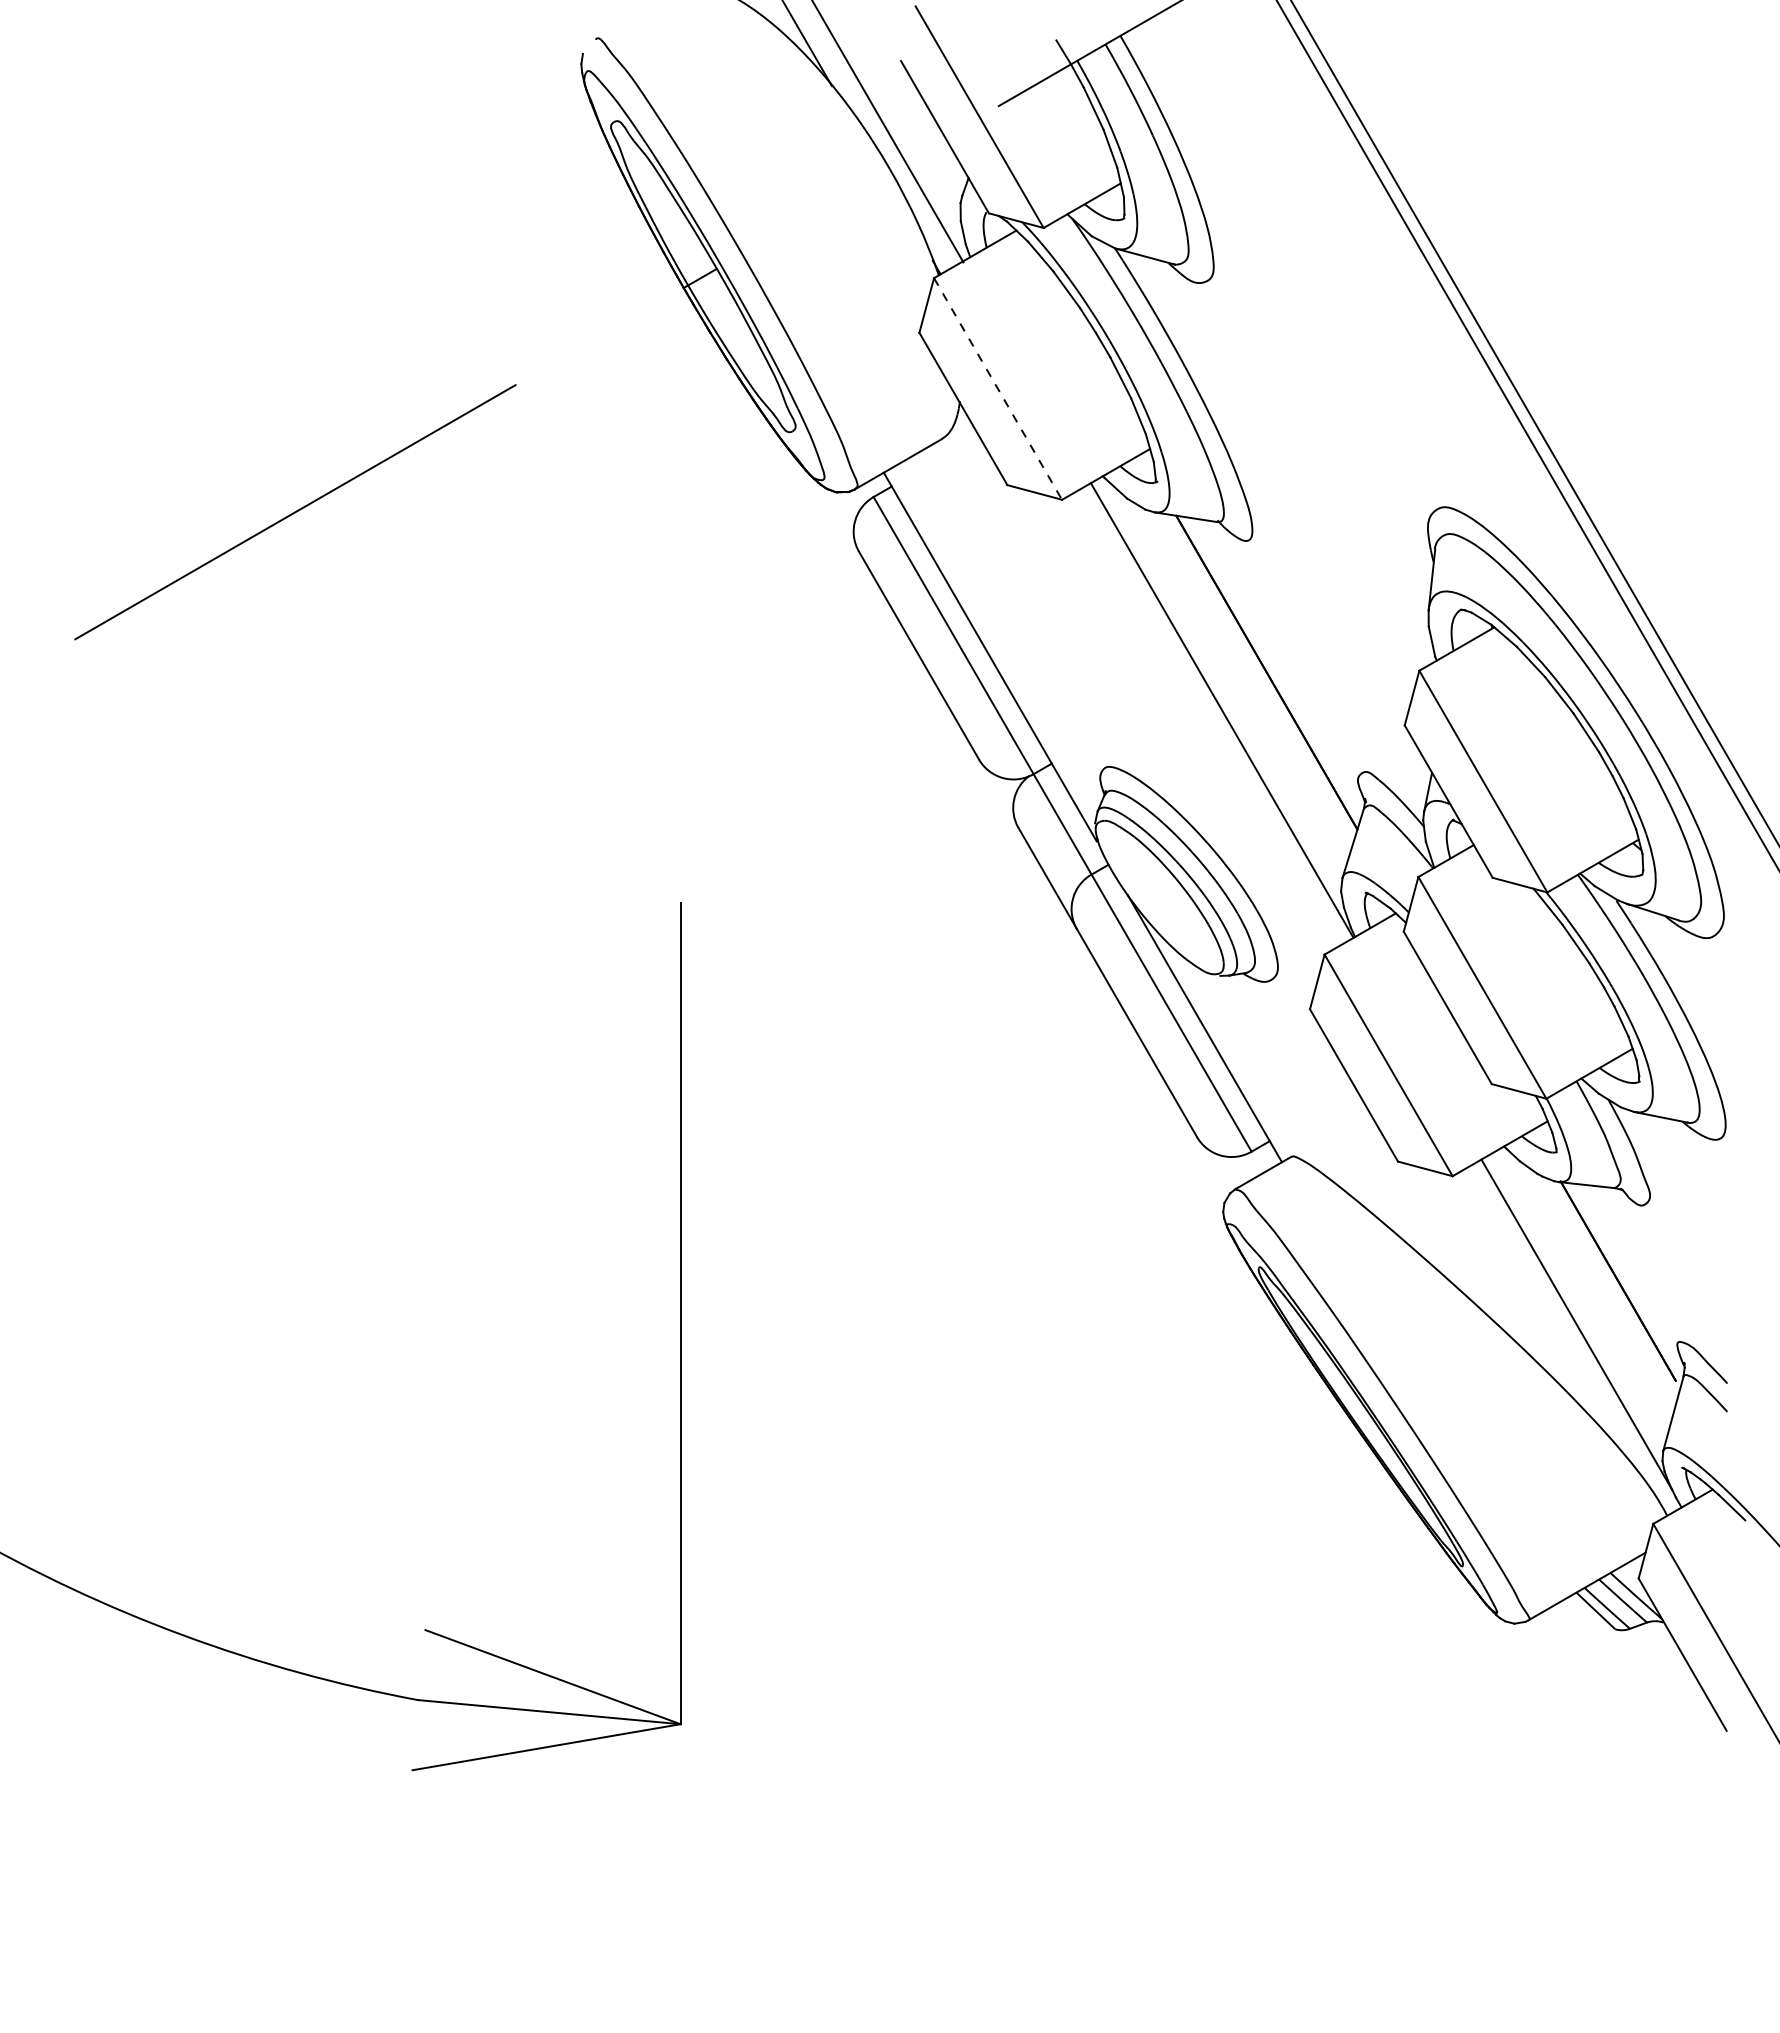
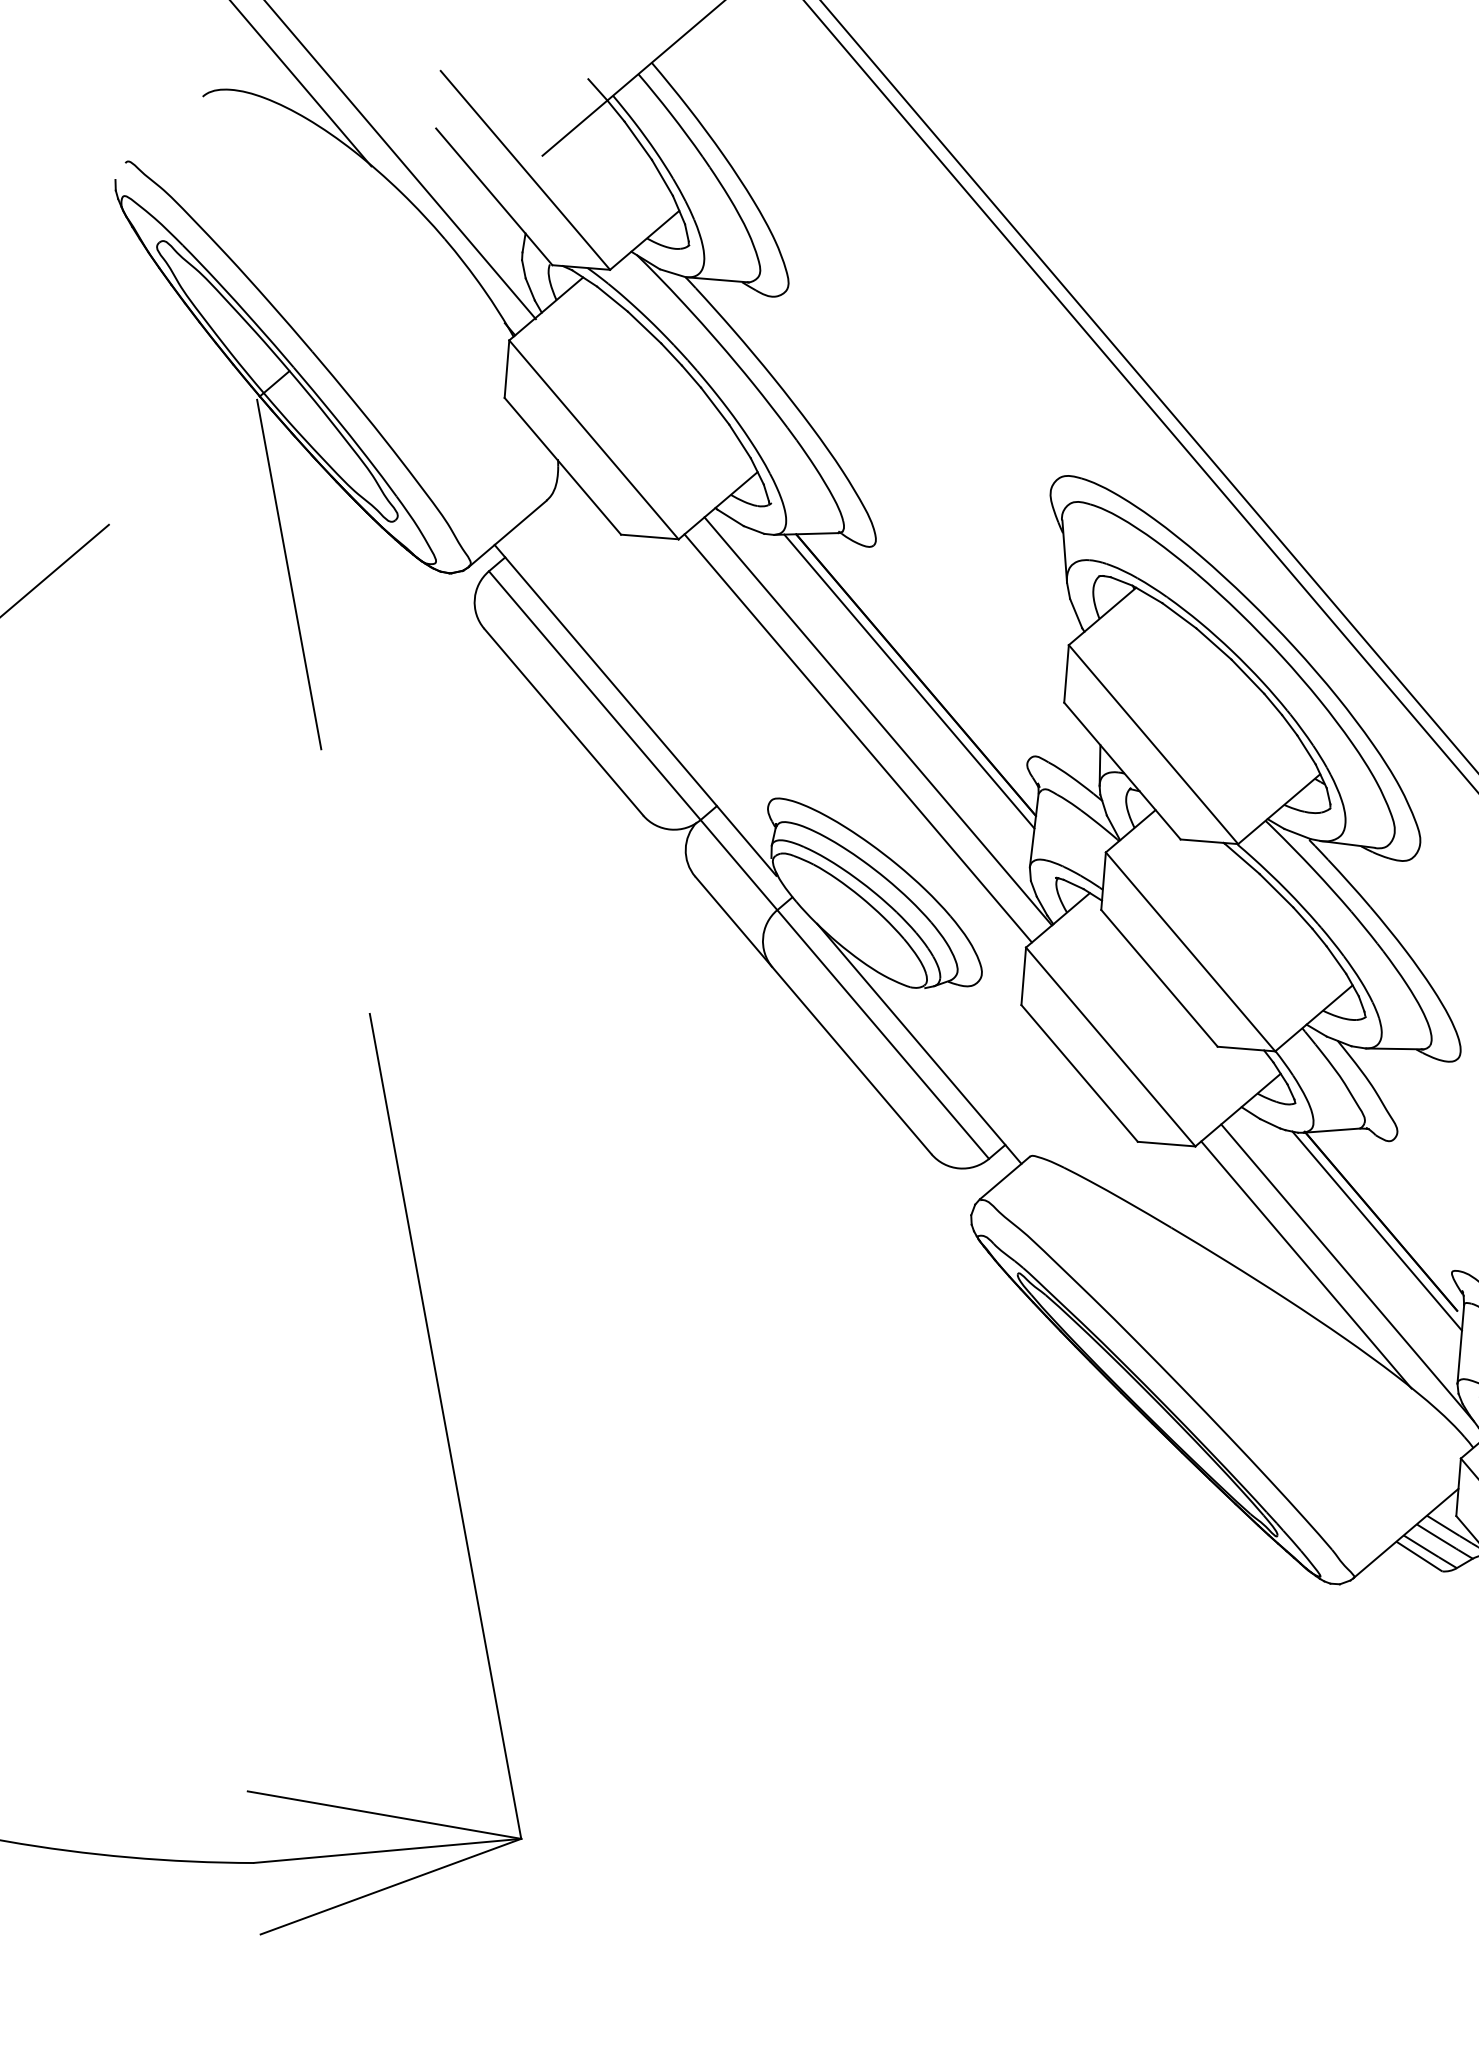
line: (998, 389) -> (594, 440), dashed -> solid
line: (680, 464) -> (289, 574), added
line: (1258, 677) -> (908, 681), added
line: (1199, 722) -> (857, 737), added
line: (1612, 1289) -> (1376, 1230), added
line: (1538, 1309) -> (1306, 1264), added

